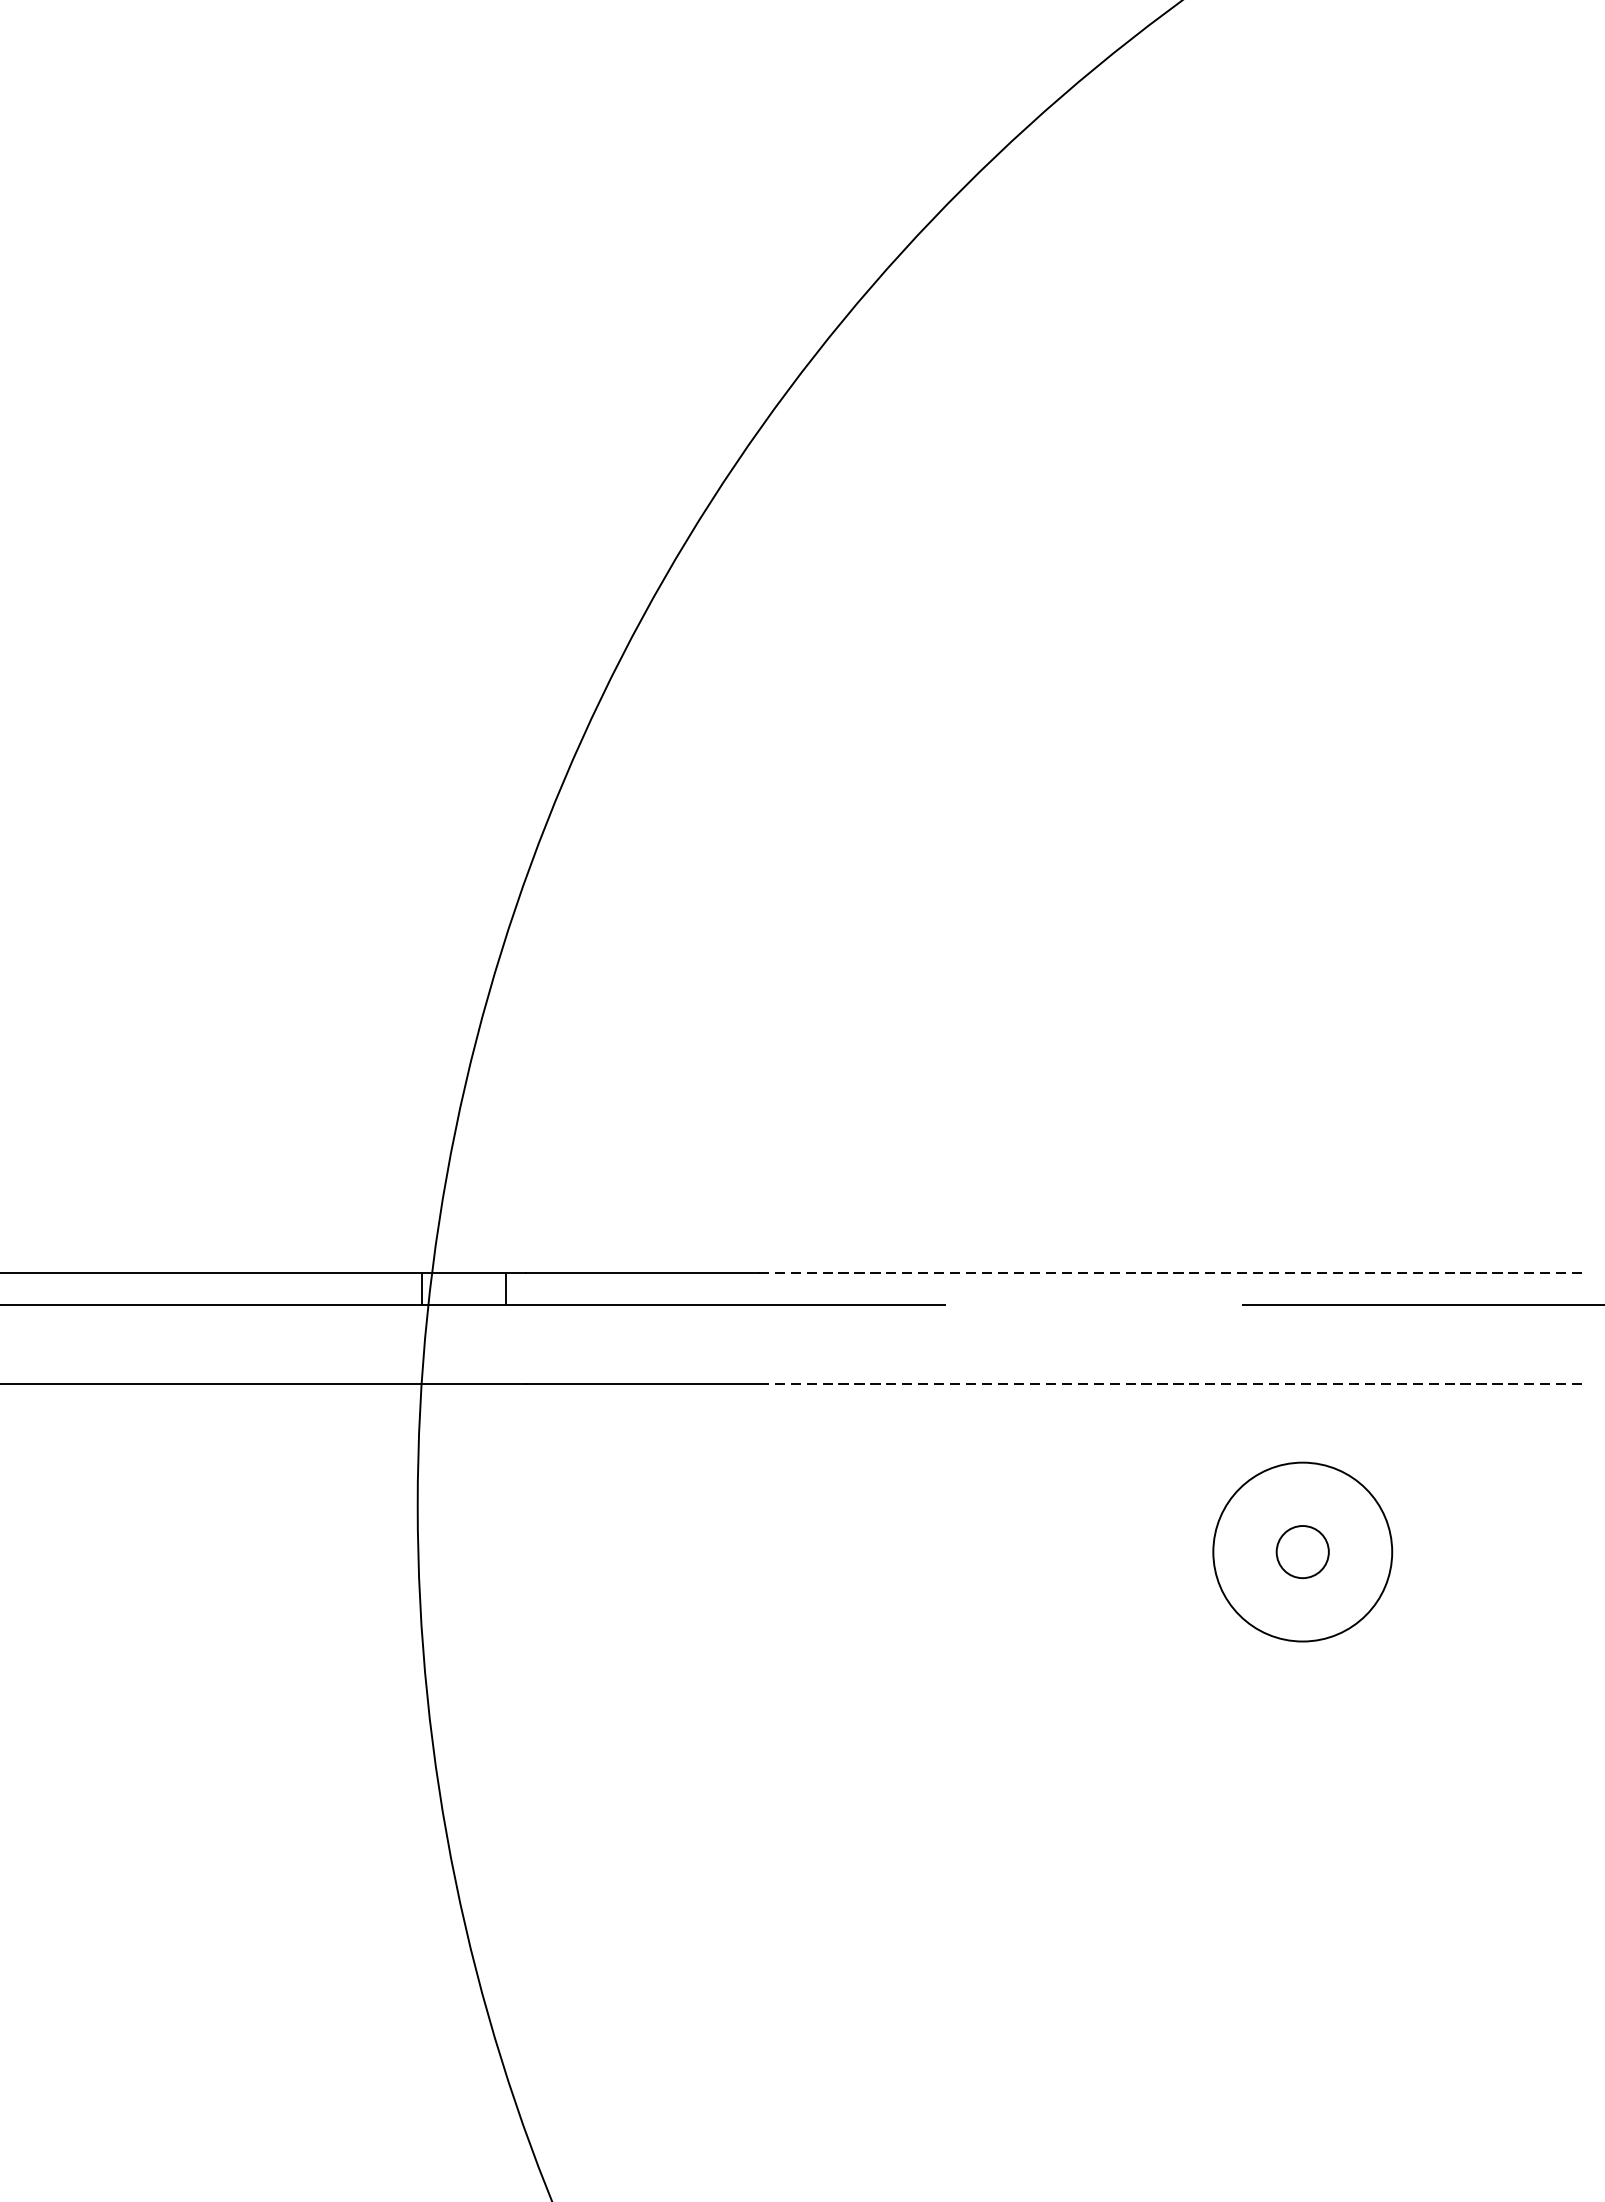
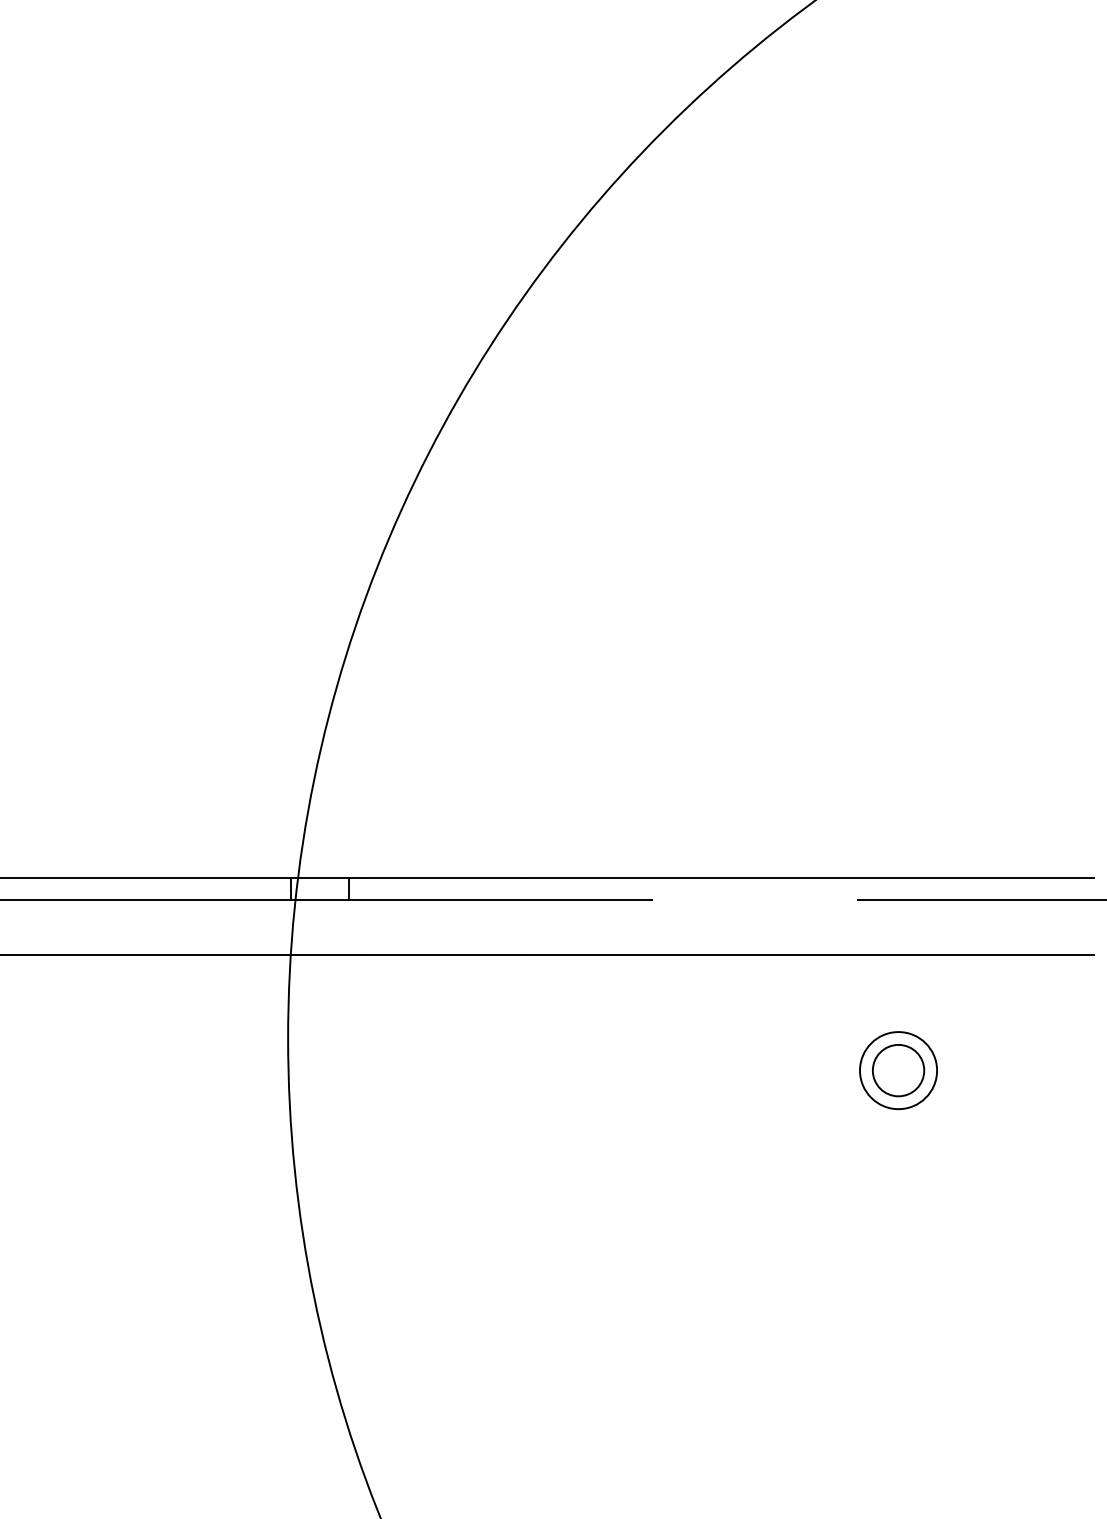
line: (1173, 1272) -> (809, 877), dashed -> solid
line: (1173, 1383) -> (809, 954), dashed -> solid
circle: (1302, 1551) -> (898, 1070), size x0.62
circle: (1302, 1551) -> (898, 1070), size x1.43

